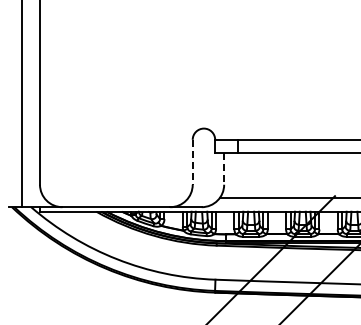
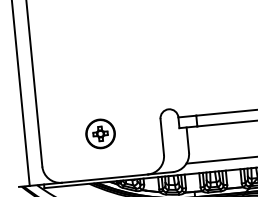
part: (116, 150) -> (100, 133), added
line: (192, 162) -> (162, 137), dashed -> solid
line: (224, 169) -> (188, 140), dashed -> solid

